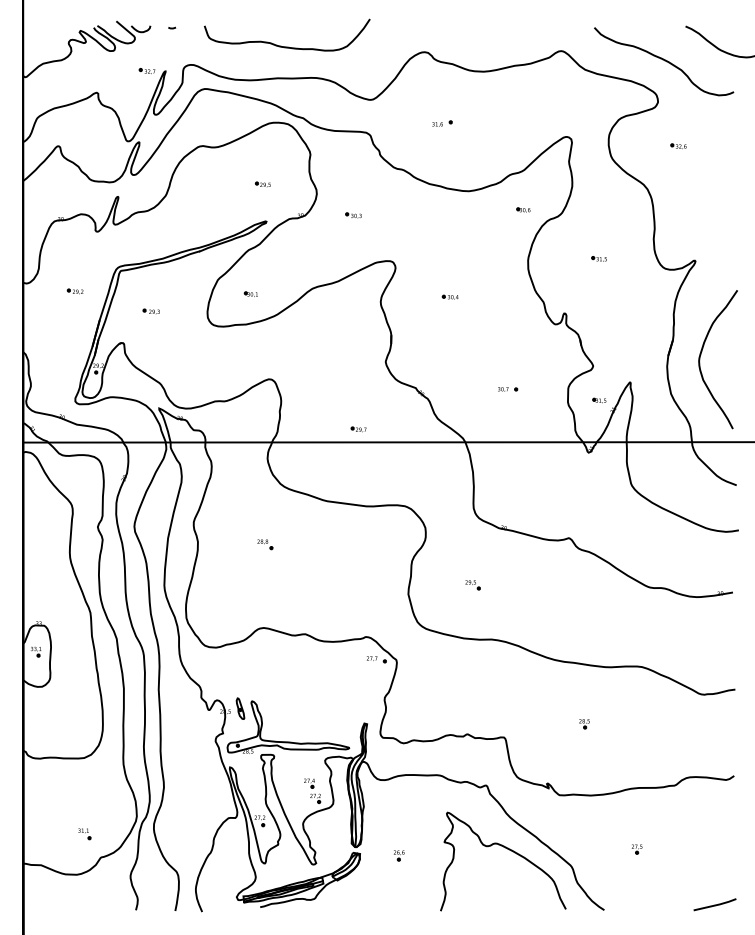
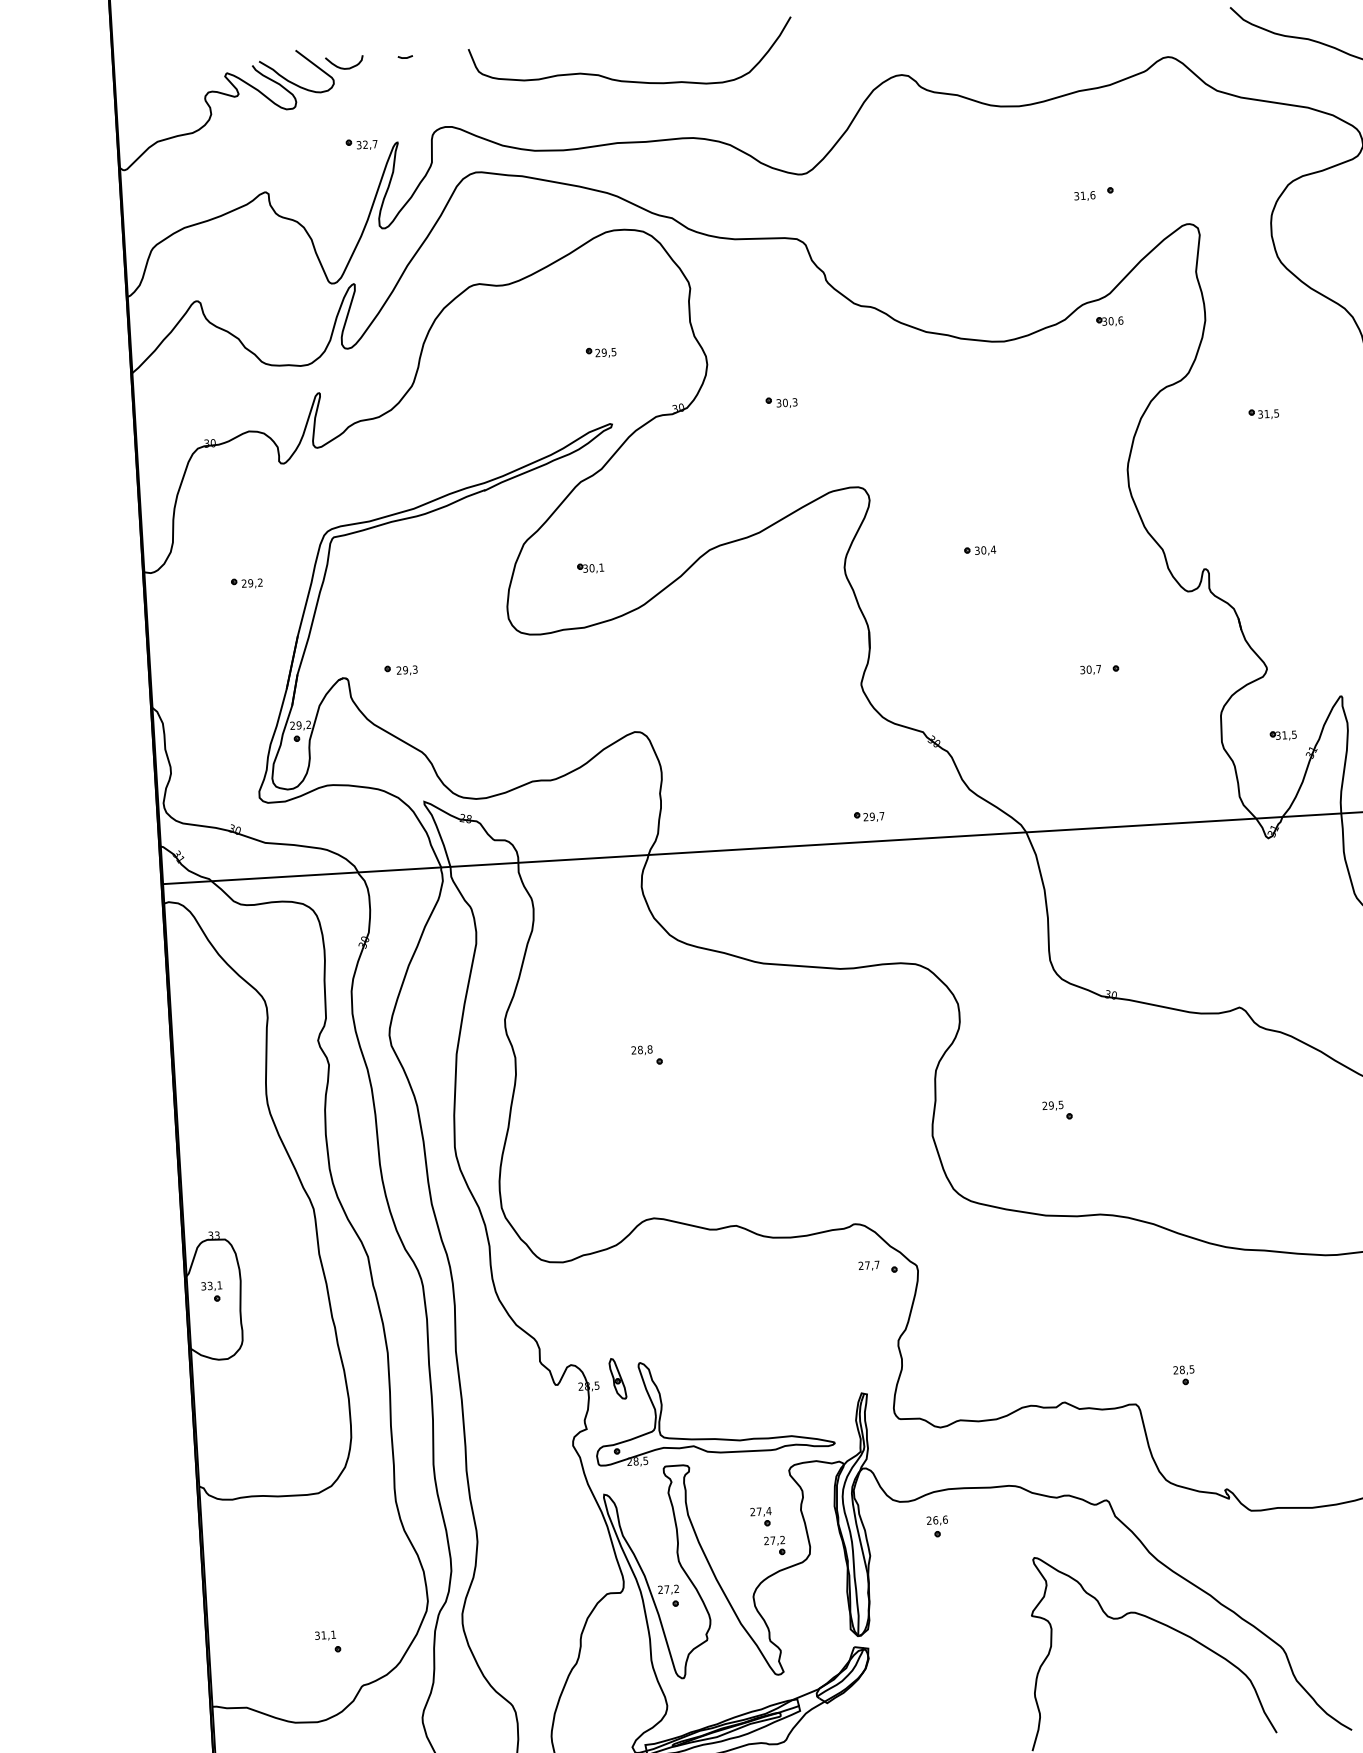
part: (442, 123) -> (1094, 193), moved
part: (523, 209) -> (1109, 320), moved
part: (598, 258) -> (1262, 412), moved
part: (150, 311) -> (399, 669), moved
part: (508, 389) -> (1101, 669), moved
part: (358, 429) -> (868, 816), moved
part: (584, 724) -> (1184, 1376), moved
part: (399, 855) -> (938, 1525), moved

